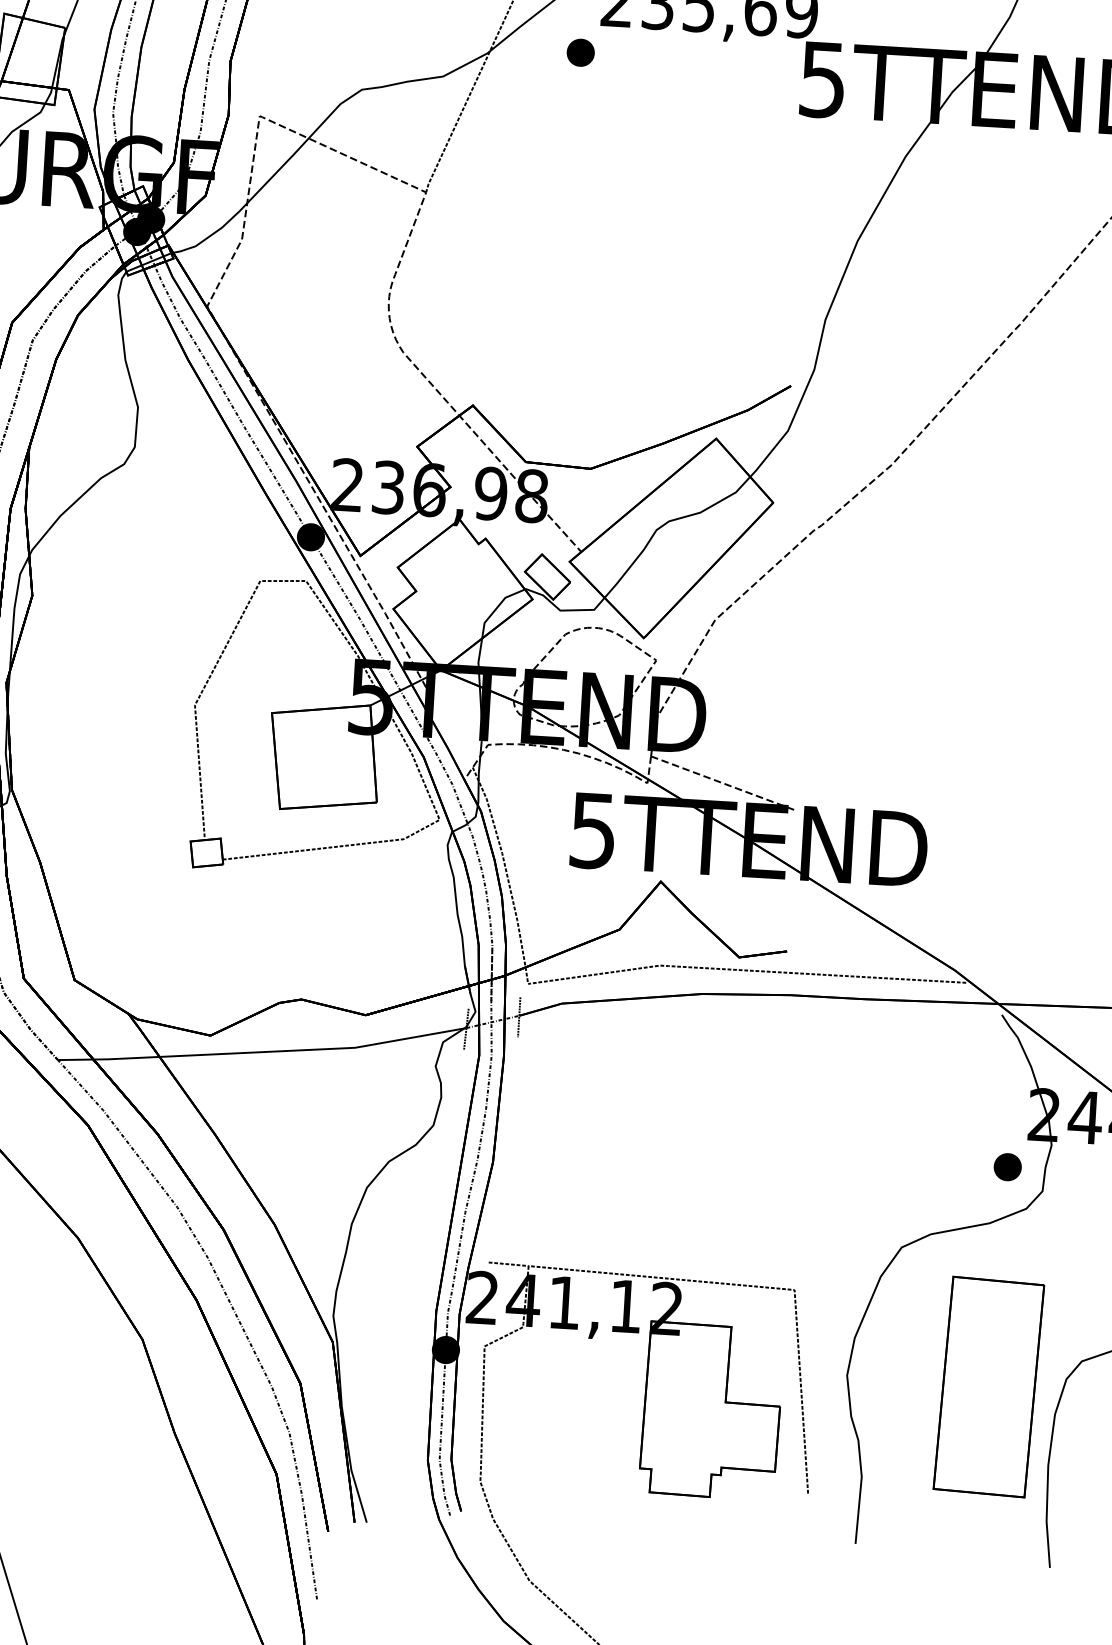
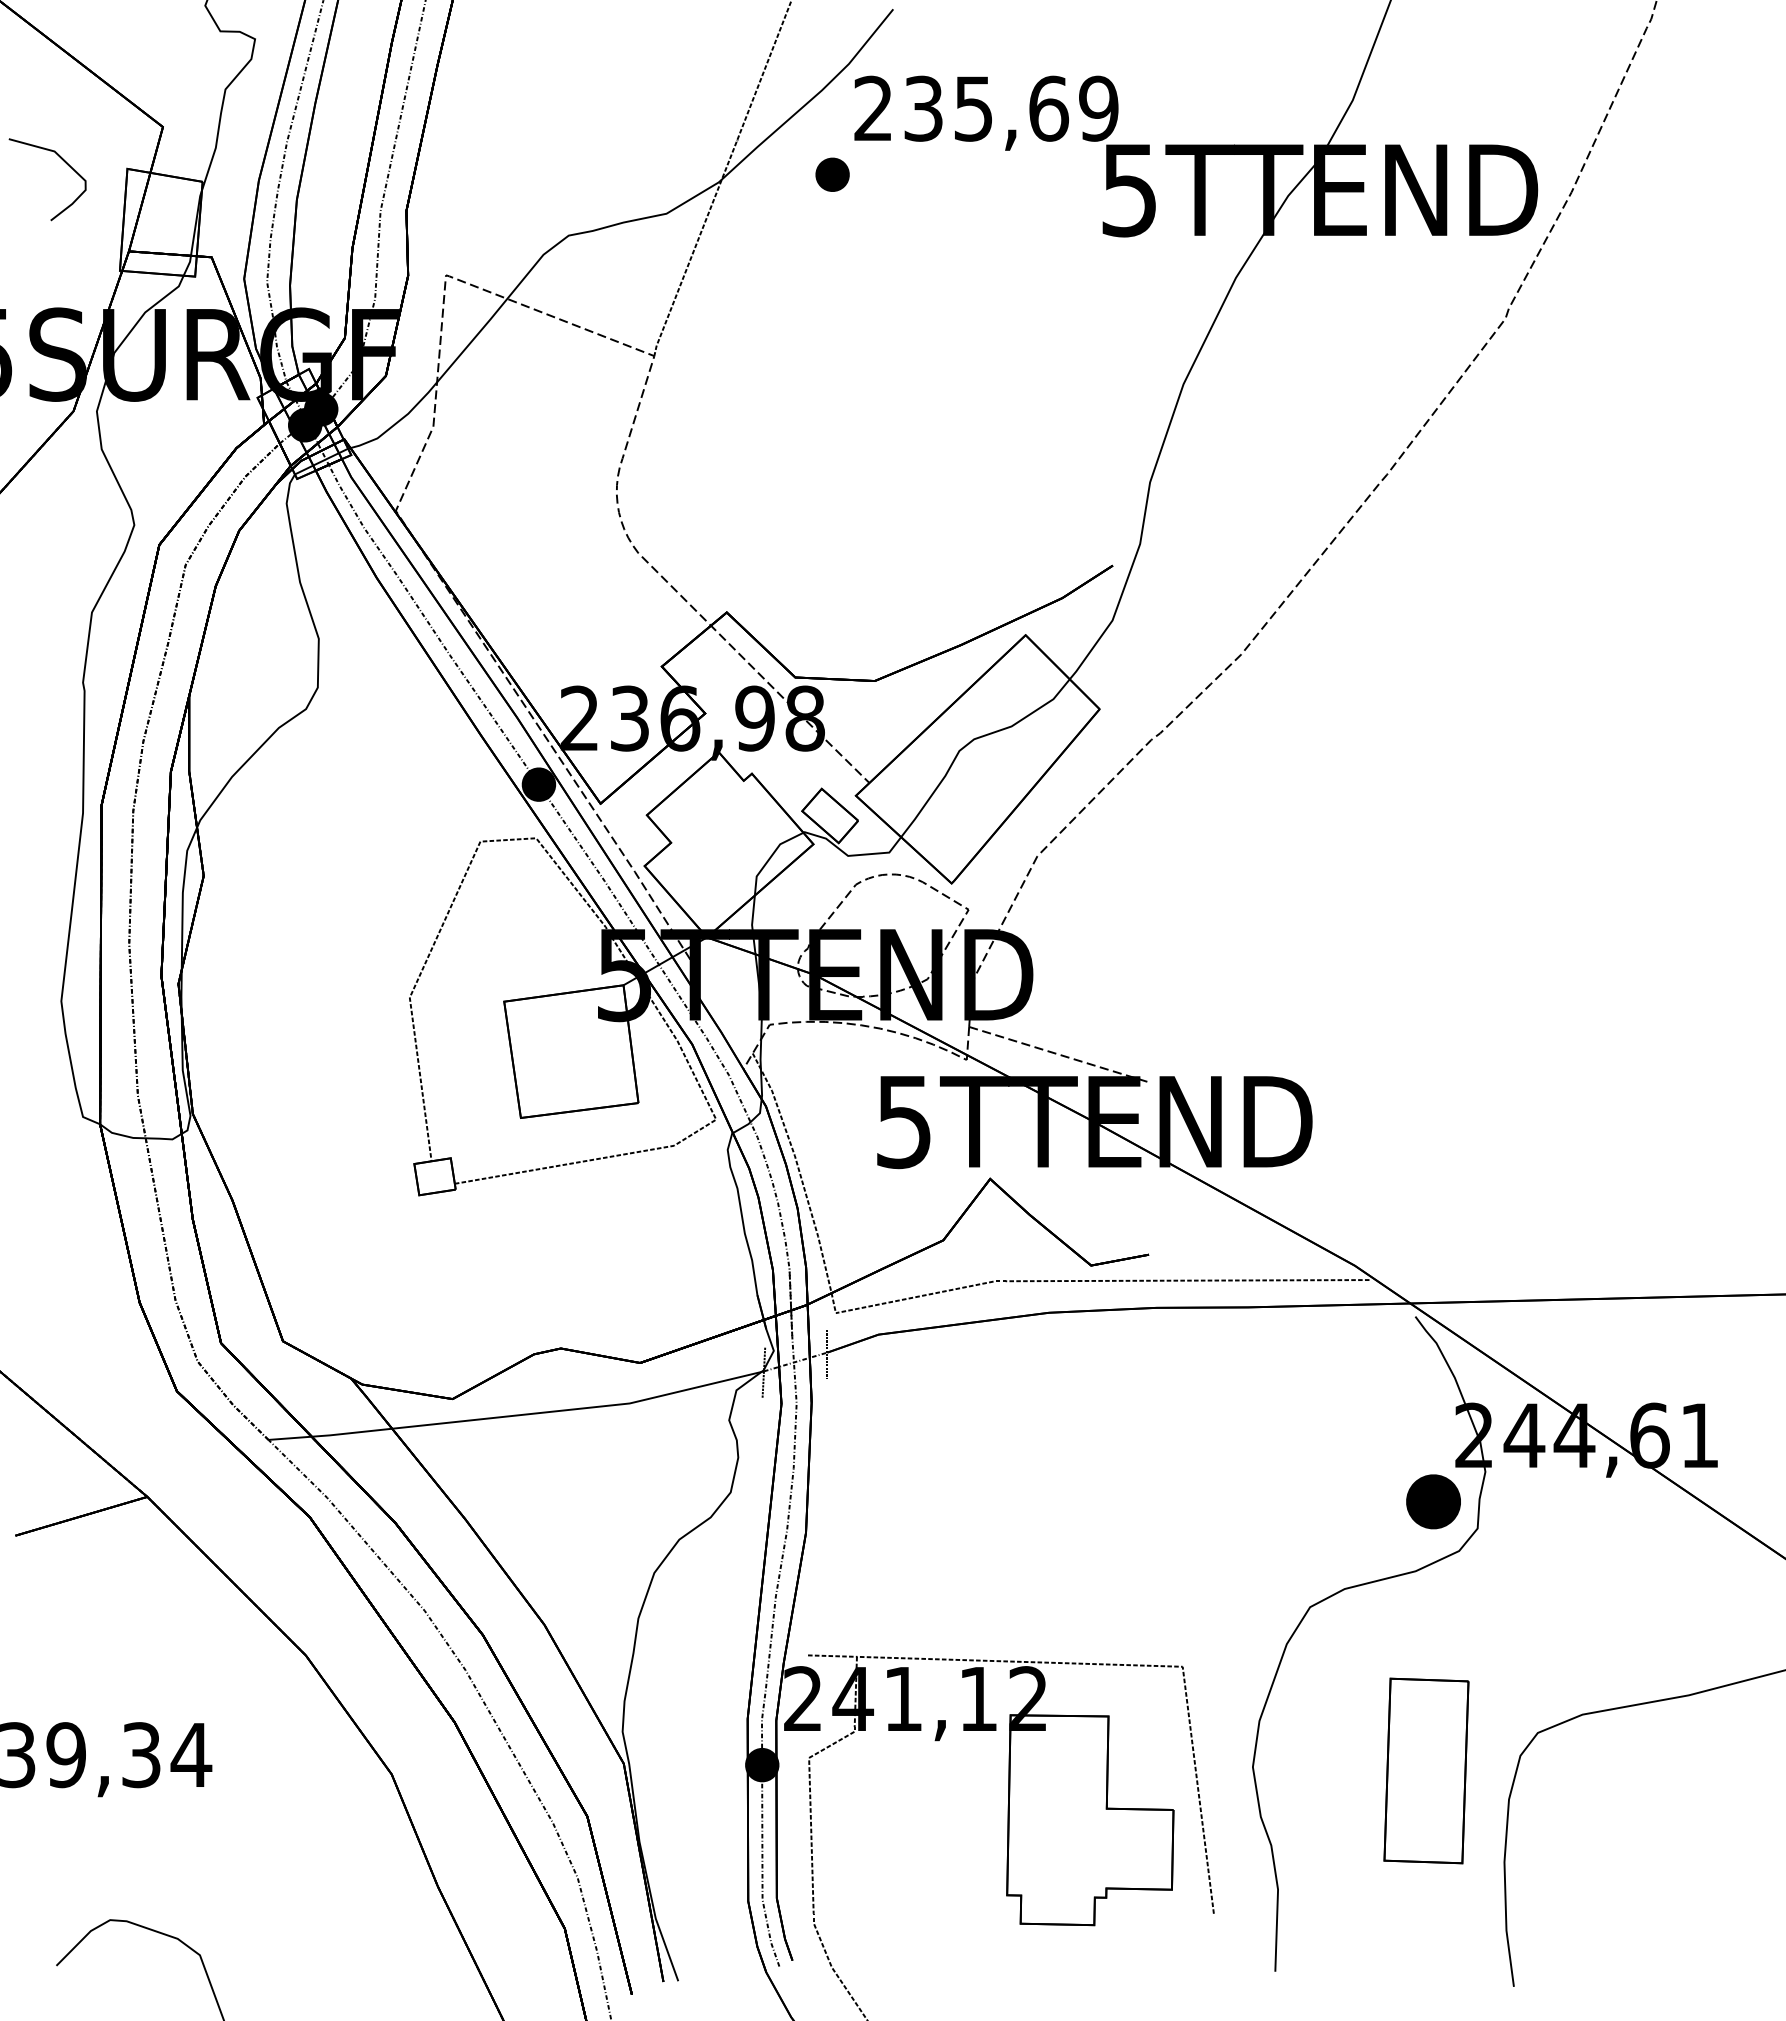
part: (1007, 1167) -> (1433, 1501), size x1.6
part: (988, 1386) -> (1426, 1770), size x0.7

